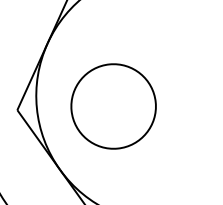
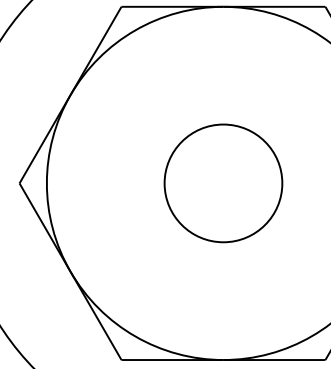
circle: (113, 106) -> (223, 183), moved

